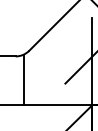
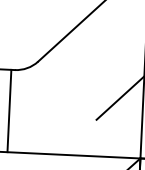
line: (23, 80) -> (9, 110), moved

